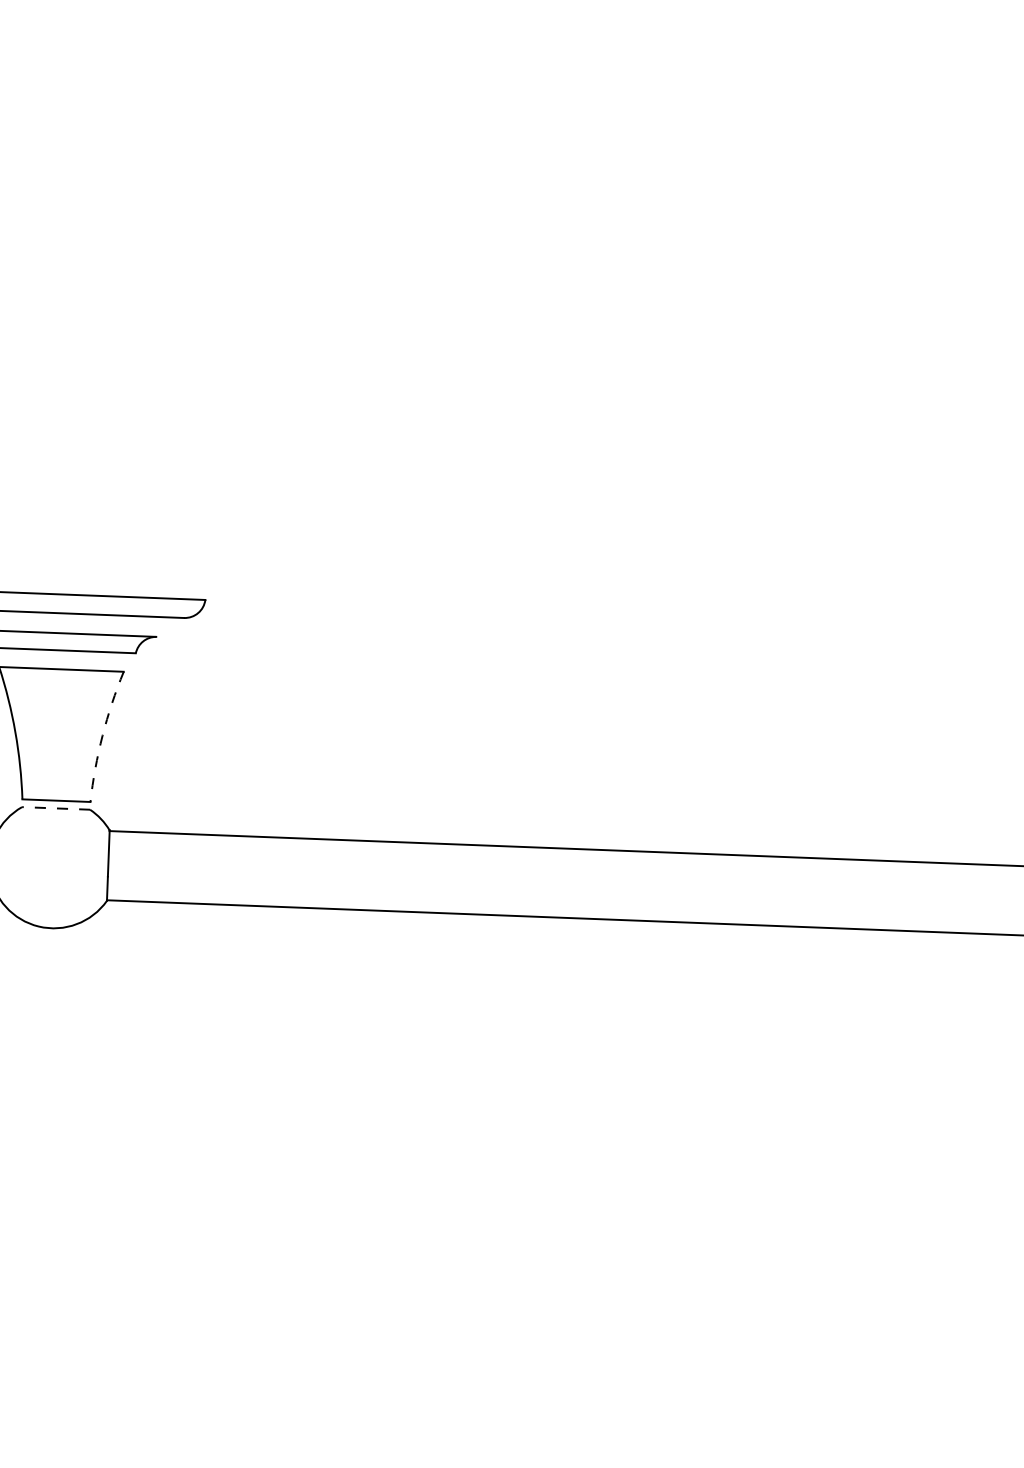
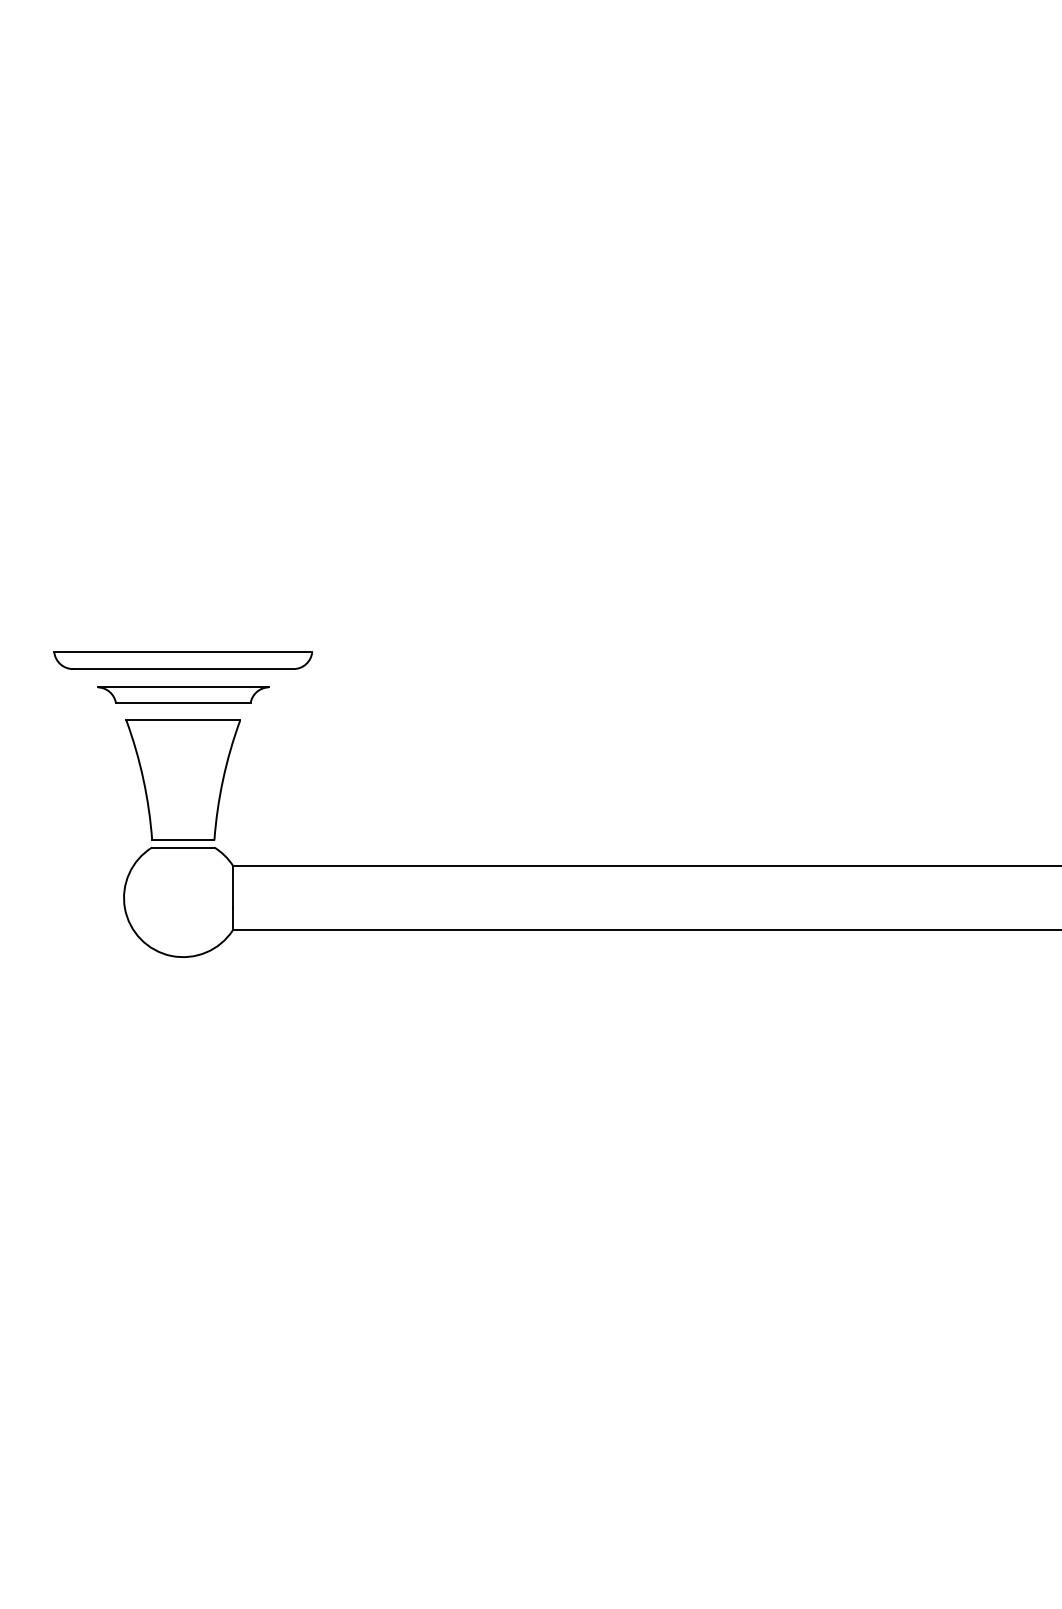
arc: (102, 735) -> (223, 779), dashed -> solid
line: (55, 808) -> (182, 847), dashed -> solid

